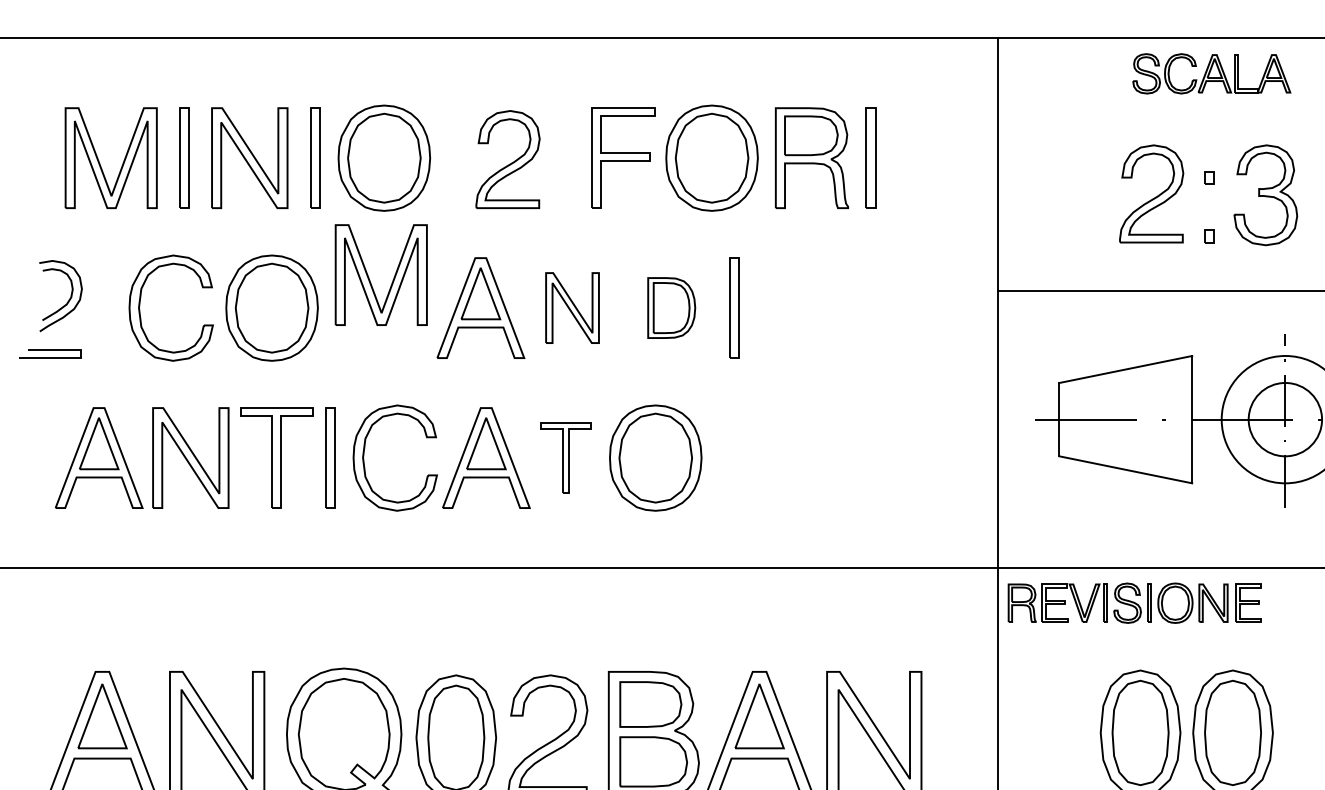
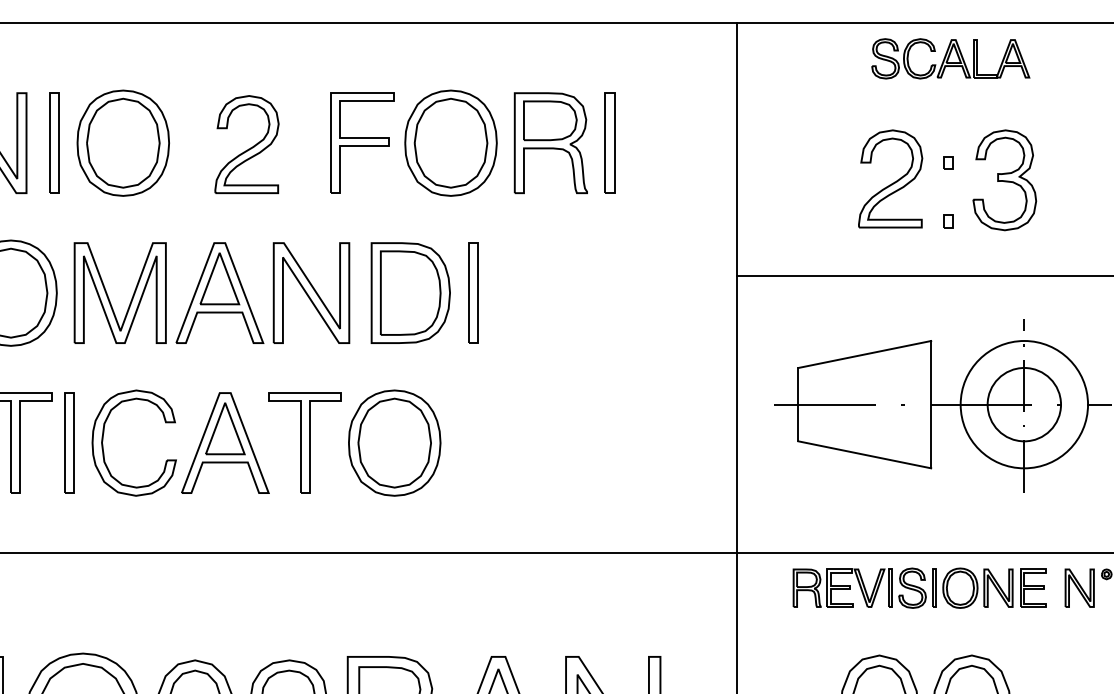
part: (369, 277) -> (108, 295), moved
part: (572, 307) -> (311, 292), size x1.43
part: (671, 307) -> (410, 292), size x1.67
part: (565, 457) -> (304, 442), size x1.43
part: (1134, 602) -> (919, 587), moved

